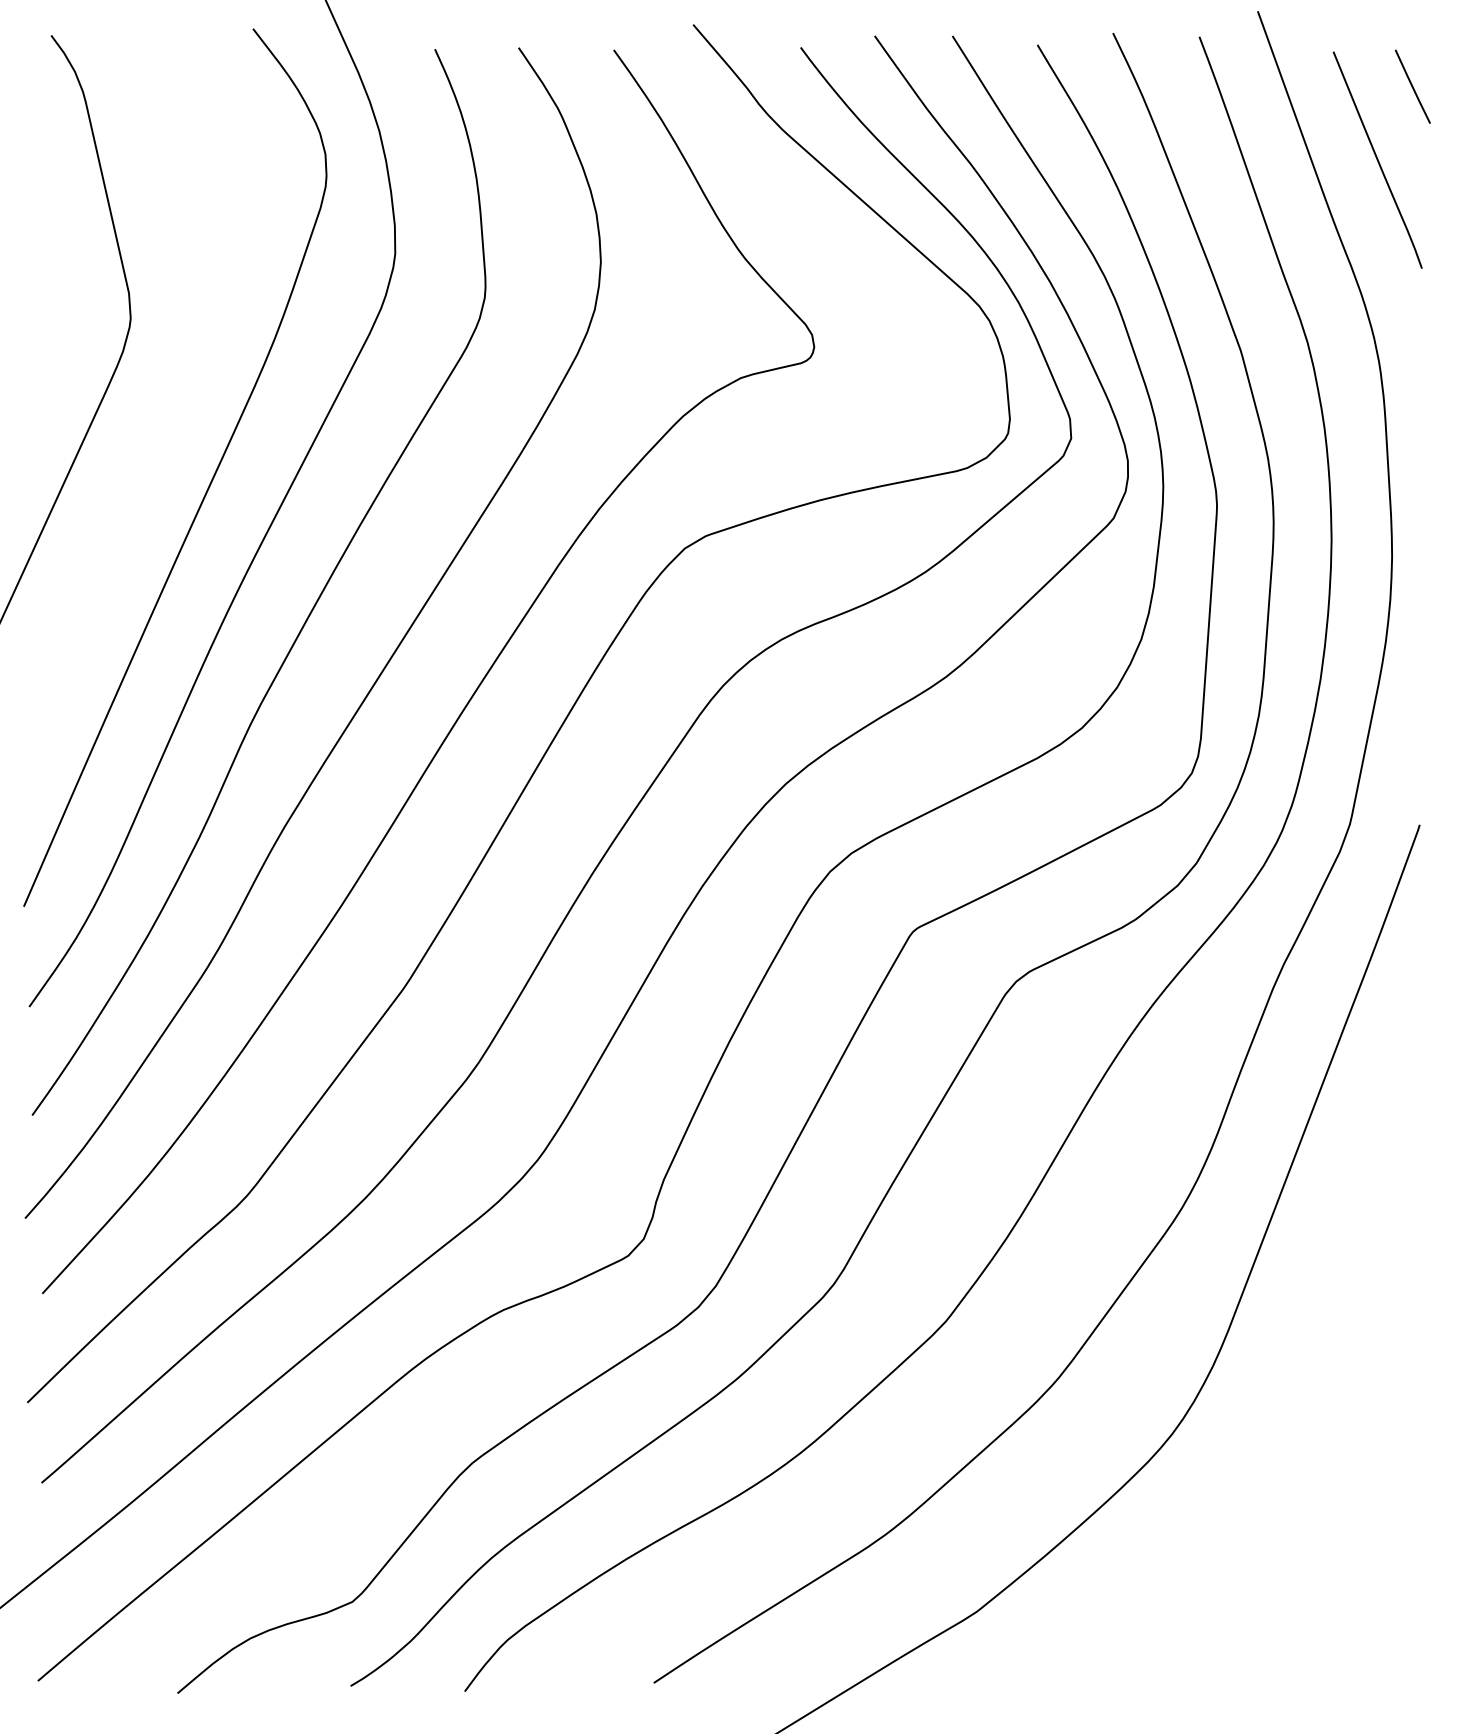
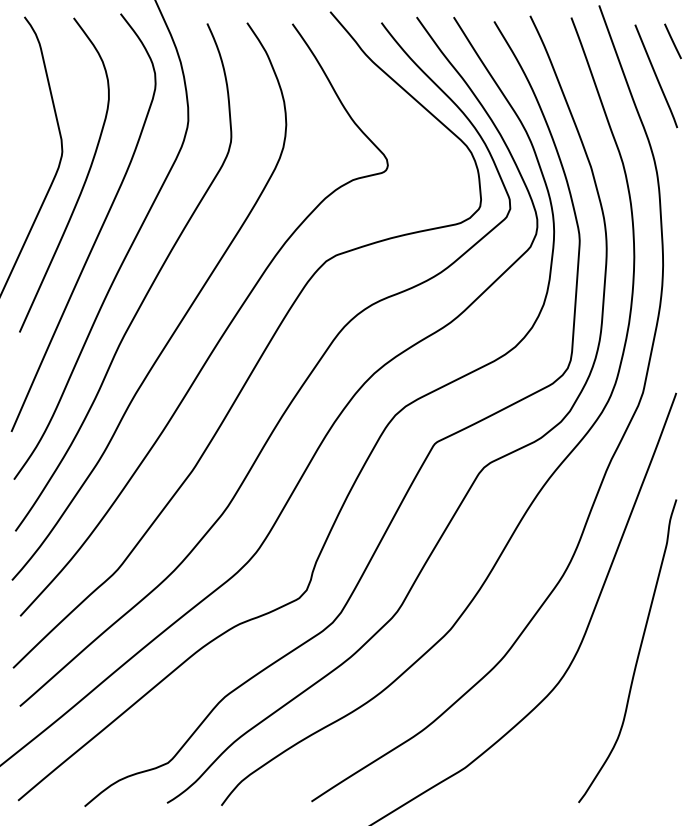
curve: (177, 378) -> (84, 180), added
curve: (1338, 1374) -> (637, 654), added

